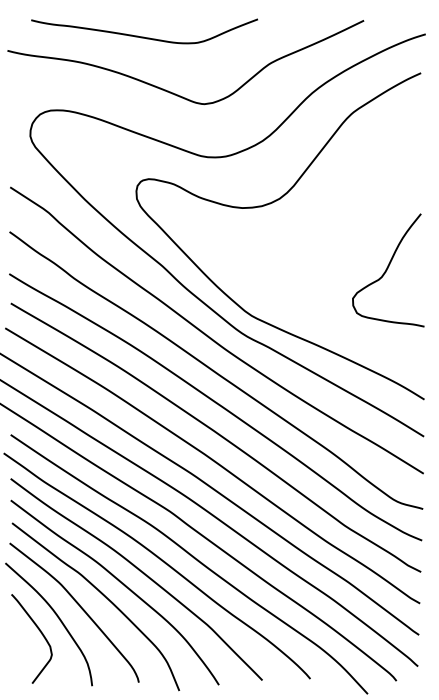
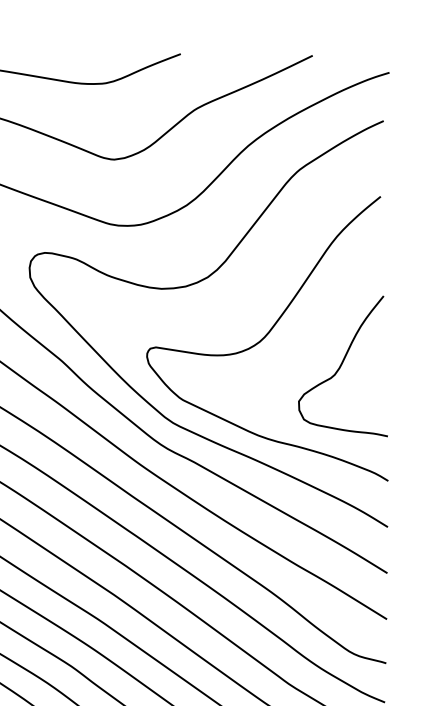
curve: (326, 247) -> (266, 337), added

